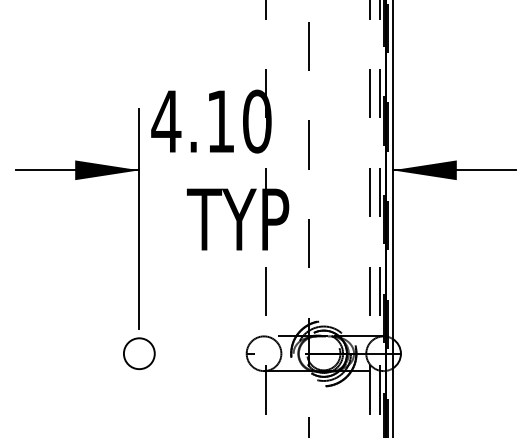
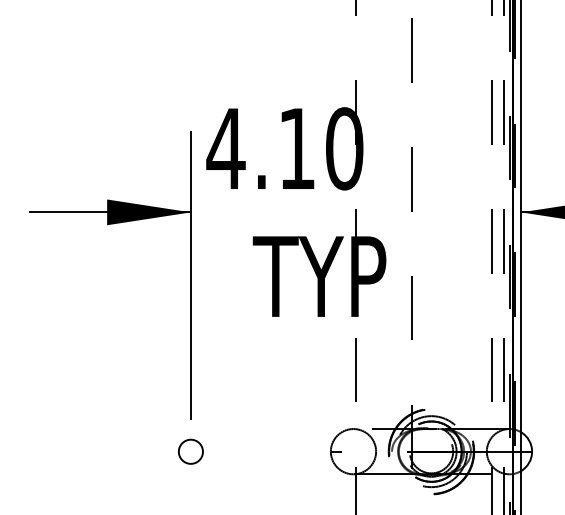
circle: (139, 353) -> (191, 451), size x0.6

